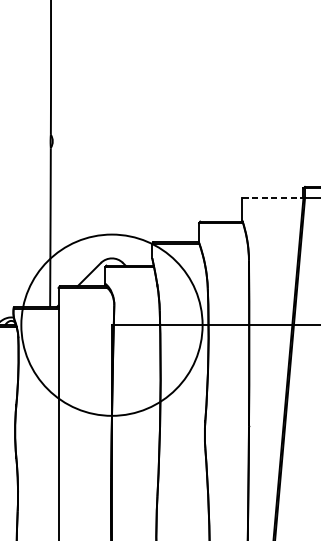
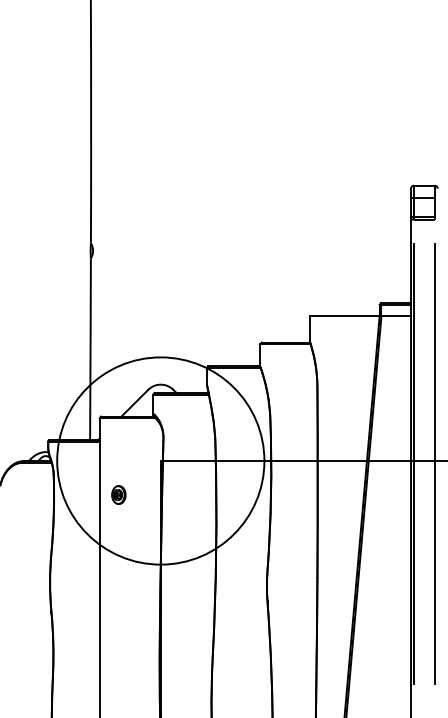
line: (272, 197) -> (344, 315), dashed -> solid
part: (74, 354) -> (118, 494), added

